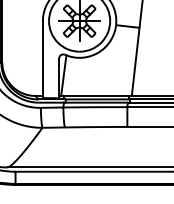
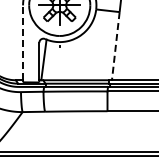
line: (42, 58) -> (22, 42), solid -> dashed
line: (135, 62) -> (115, 46), solid -> dashed

